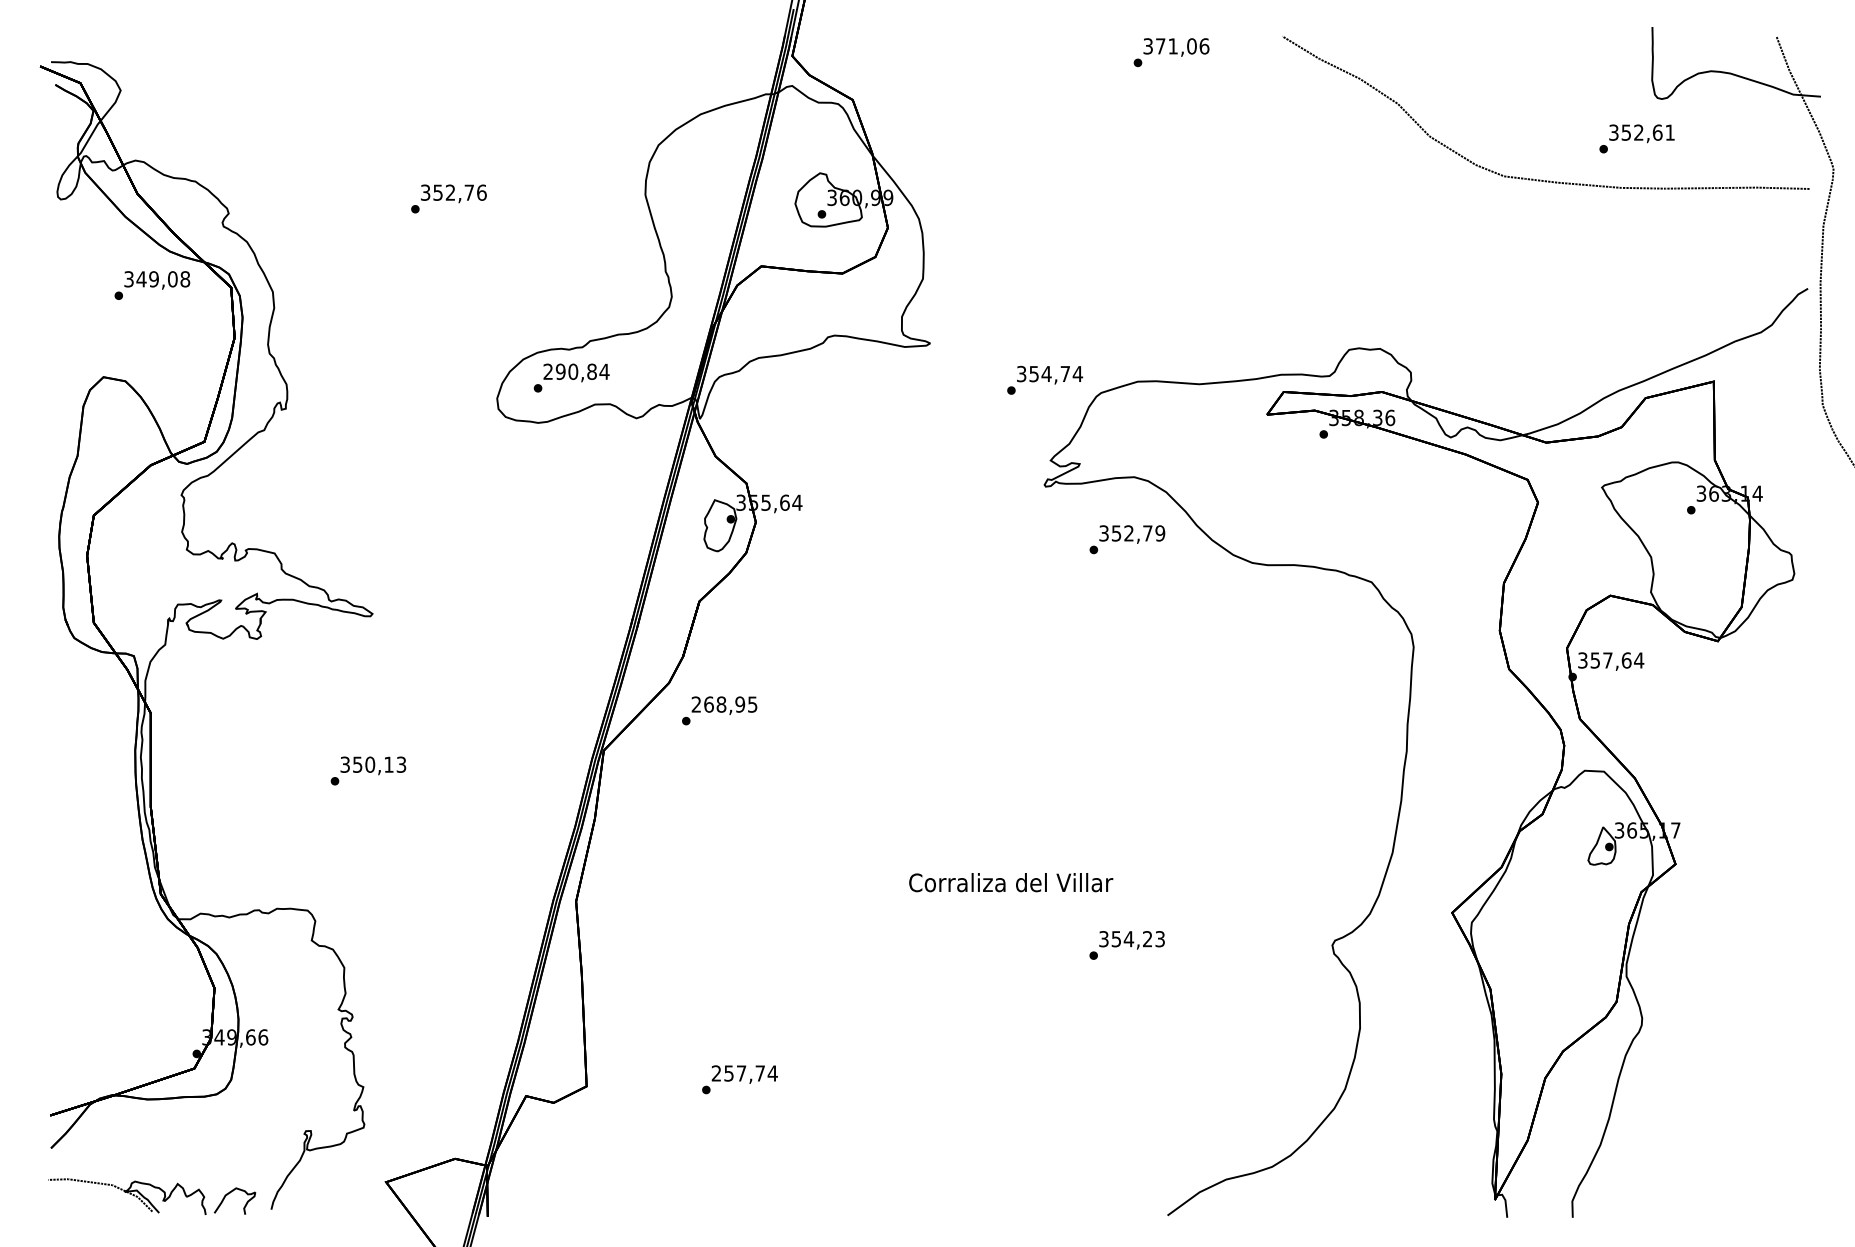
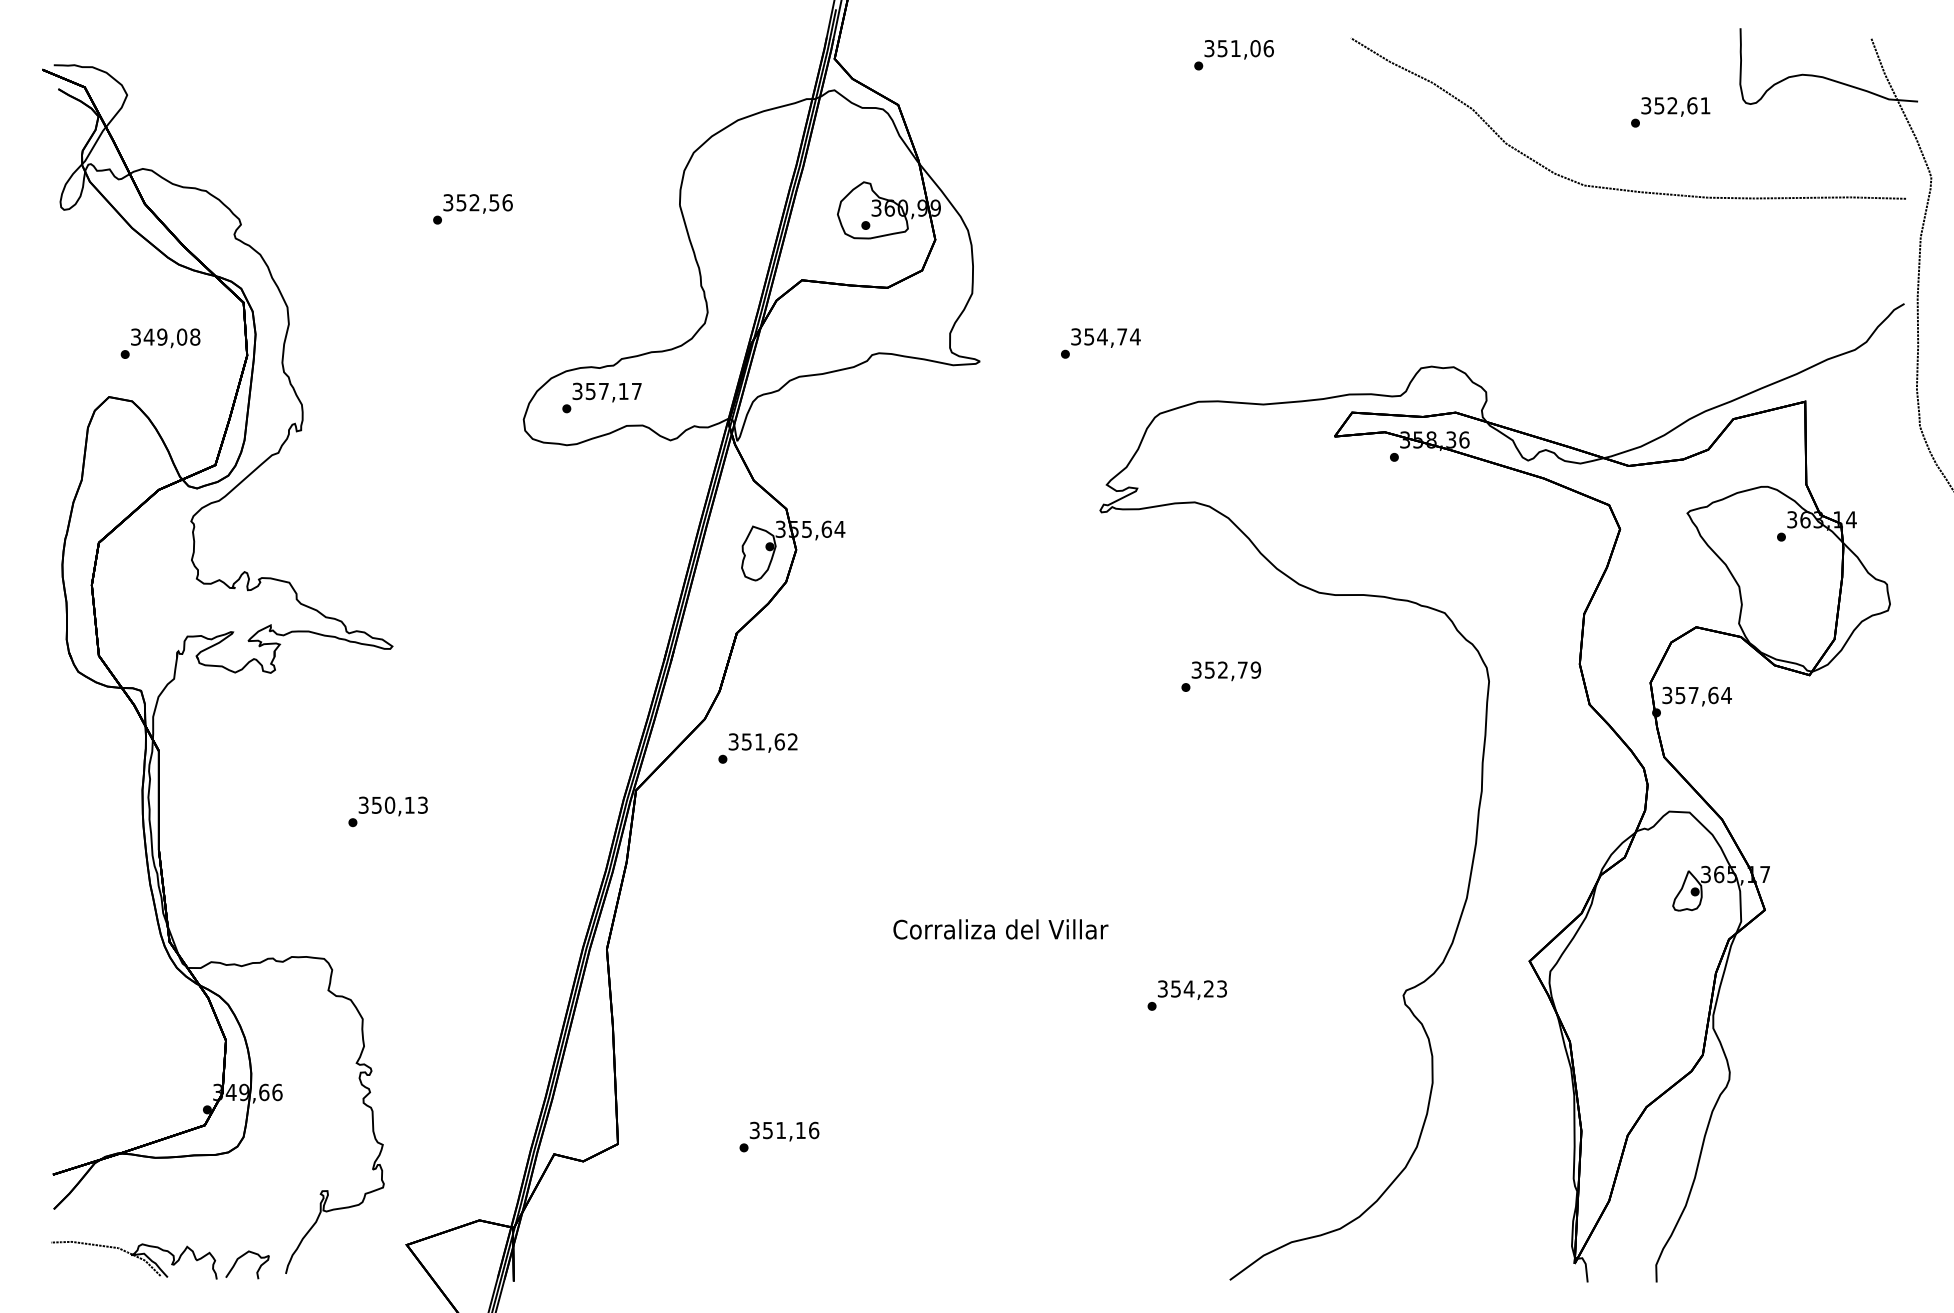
text: (1160, 46) -> (1222, 48), 371,06 -> 351,06
text: (1636, 138) -> (1670, 111), moved
text: (468, 192) -> (493, 202), 352,76 -> 352,56
text: (152, 285) -> (160, 343), moved
text: (576, 371) -> (607, 391), 290,84 -> 357,17
text: (1045, 379) -> (1101, 342), moved
text: (1127, 539) -> (1221, 676), moved
text: (724, 704) -> (763, 741), 268,95 -> 351,62
text: (1011, 882) -> (1001, 929), moved
text: (744, 1073) -> (784, 1130), 257,74 -> 351,16

